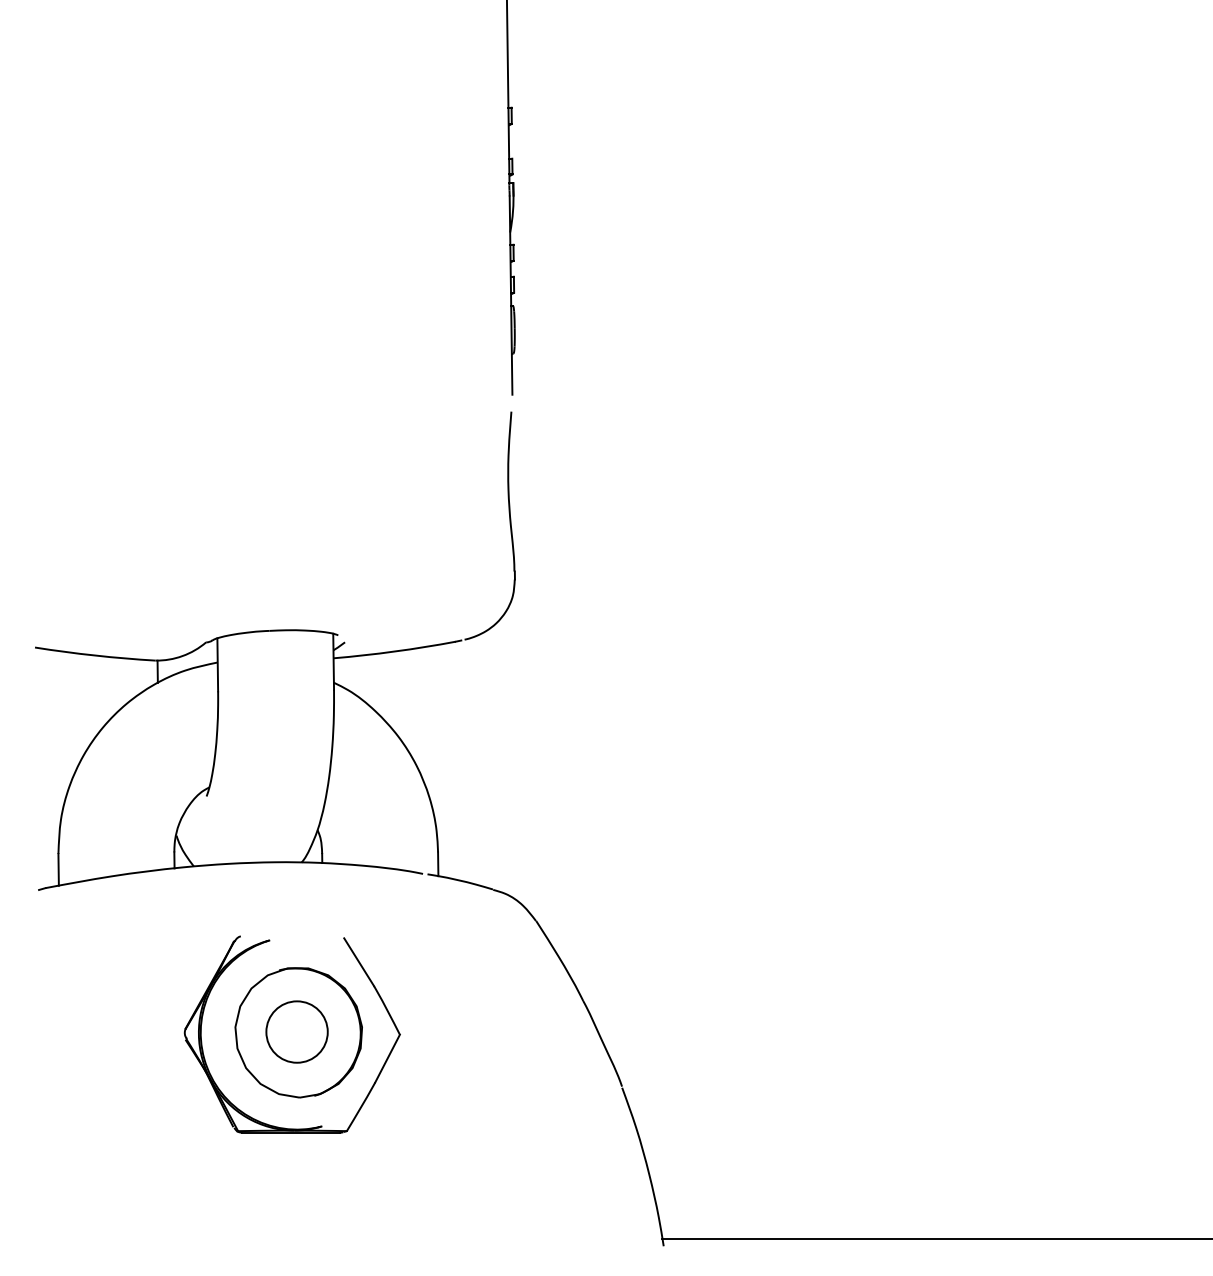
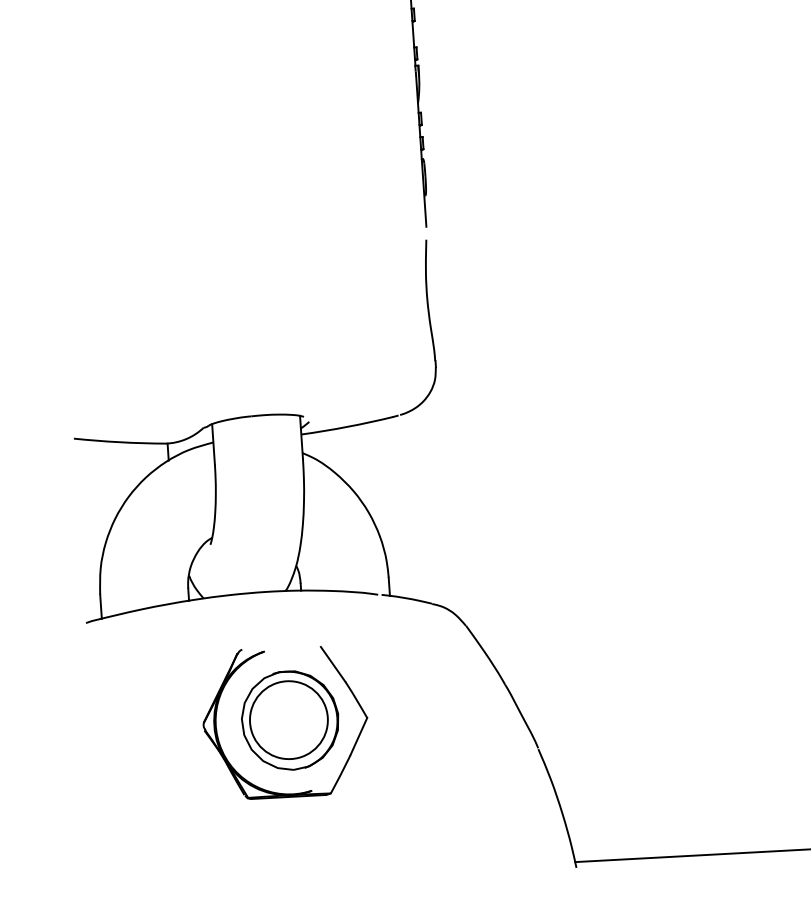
circle: (296, 1031) -> (288, 719), size x1.67

